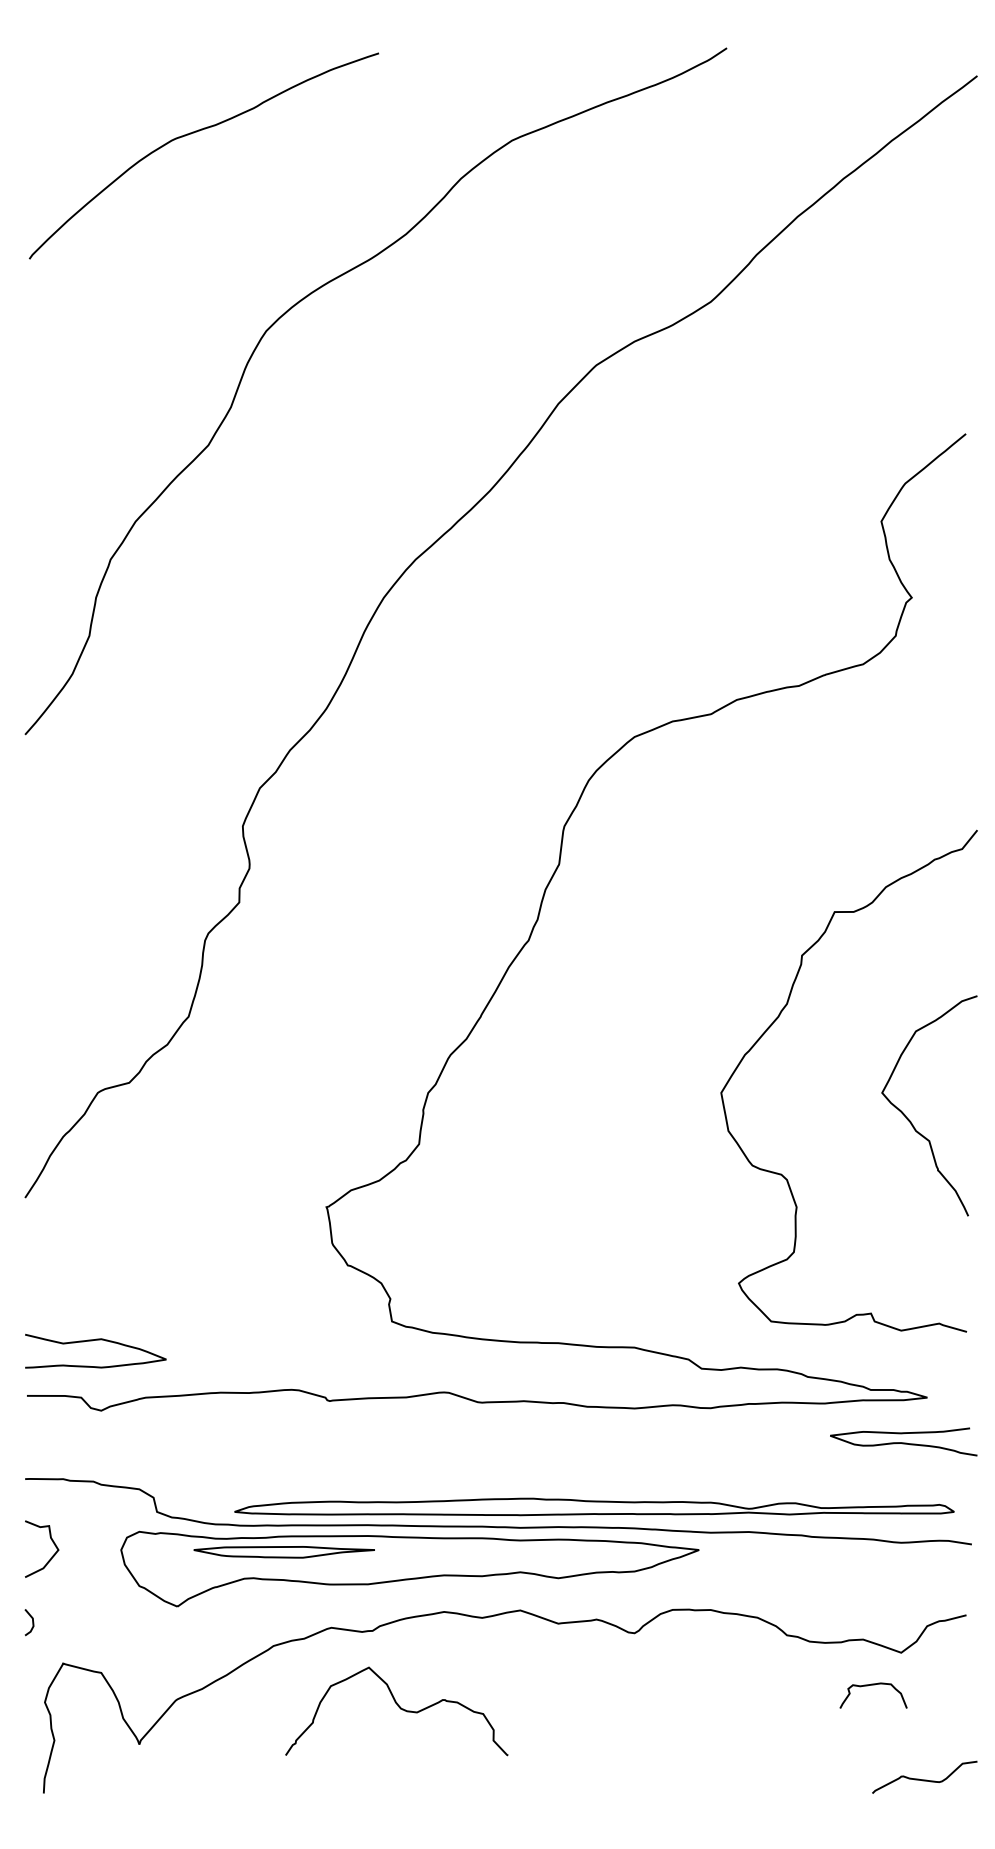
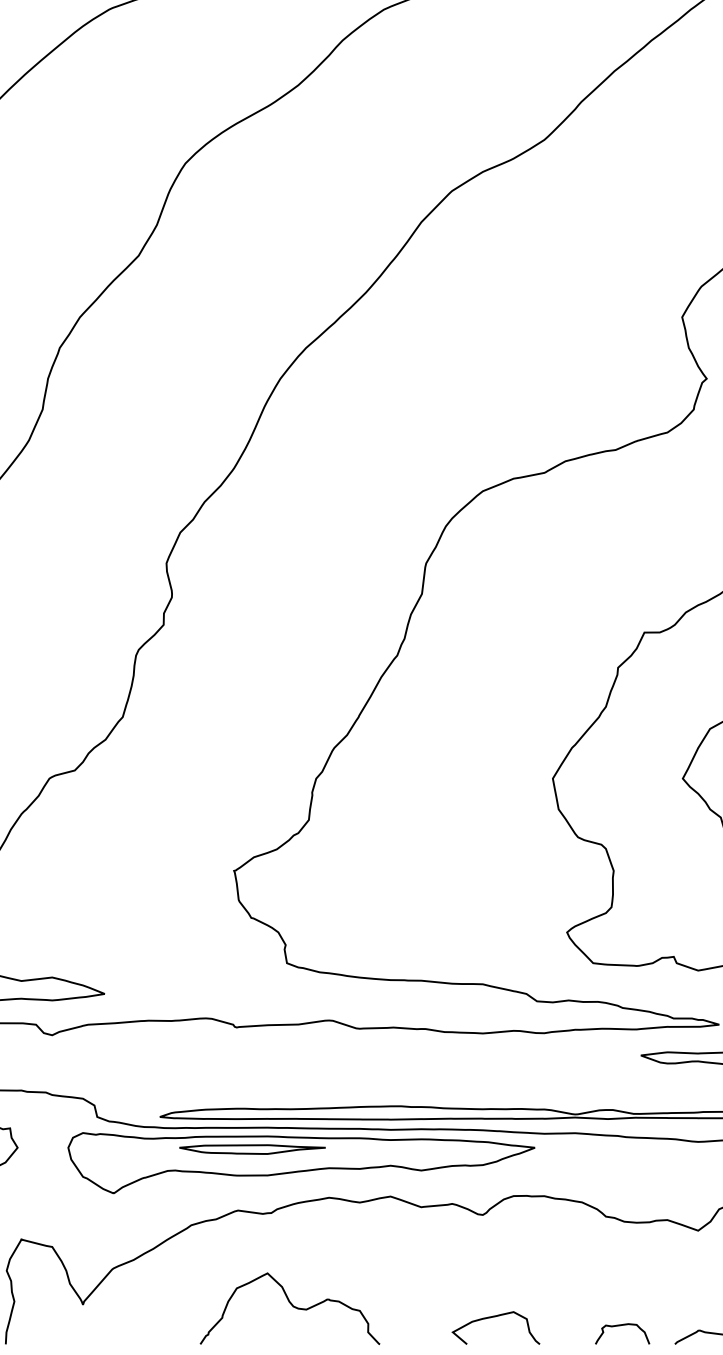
part: (283, 1552) -> (251, 1149), moved
curve: (873, 1685) -> (622, 1325), moved
curve: (399, 1708) -> (292, 1306), moved
curve: (647, 1760) -> (493, 1317), added

